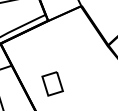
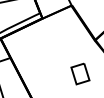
part: (52, 83) -> (80, 73), moved

